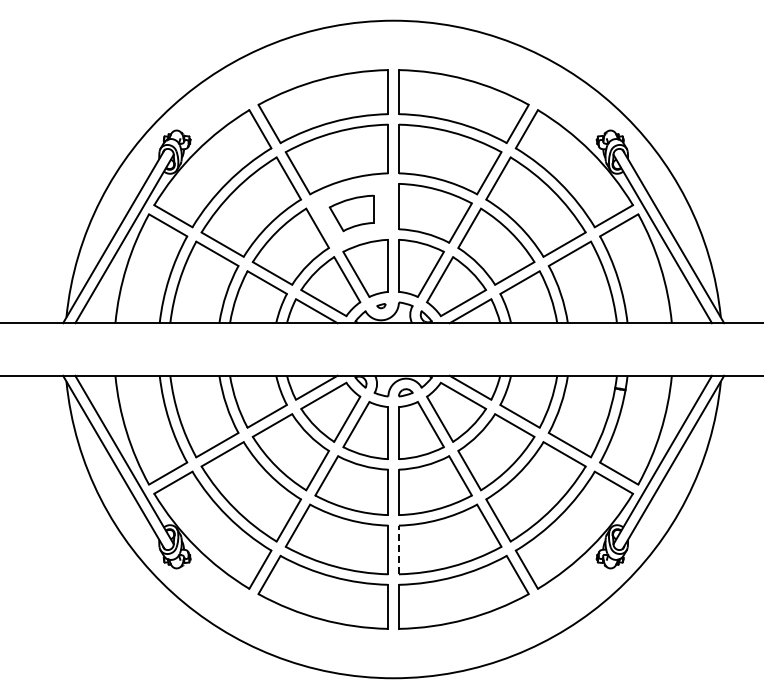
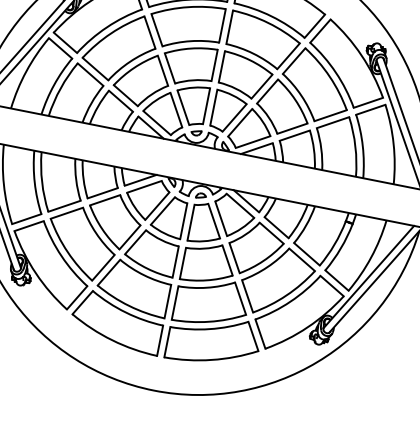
part: (351, 213) -> (188, 65), size x1.67
part: (381, 305) -> (196, 132), size x1.67
line: (398, 549) -> (174, 302), dashed -> solid

